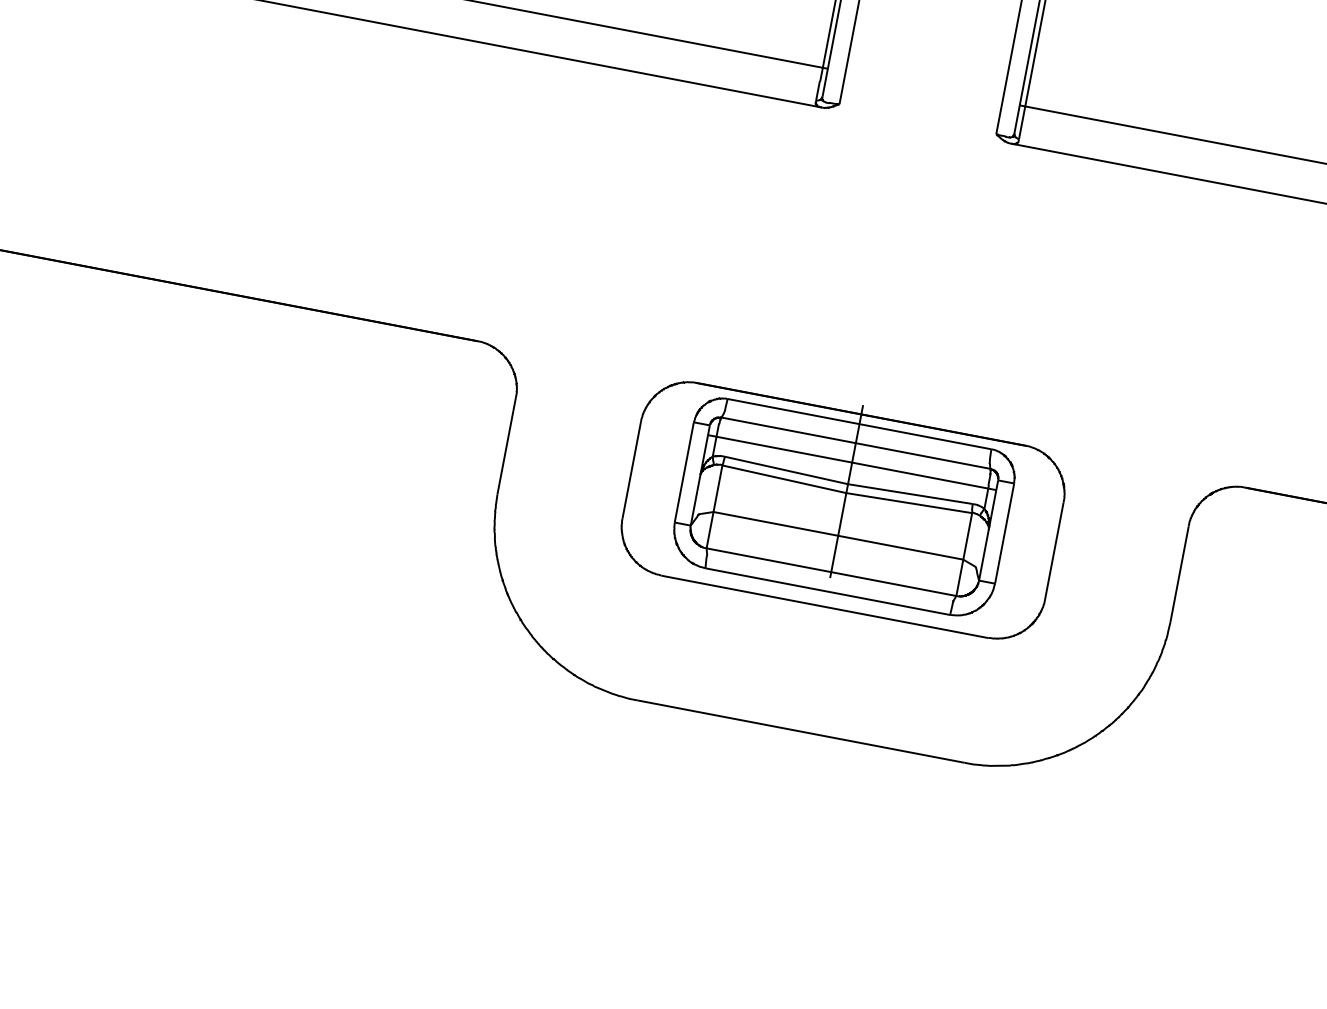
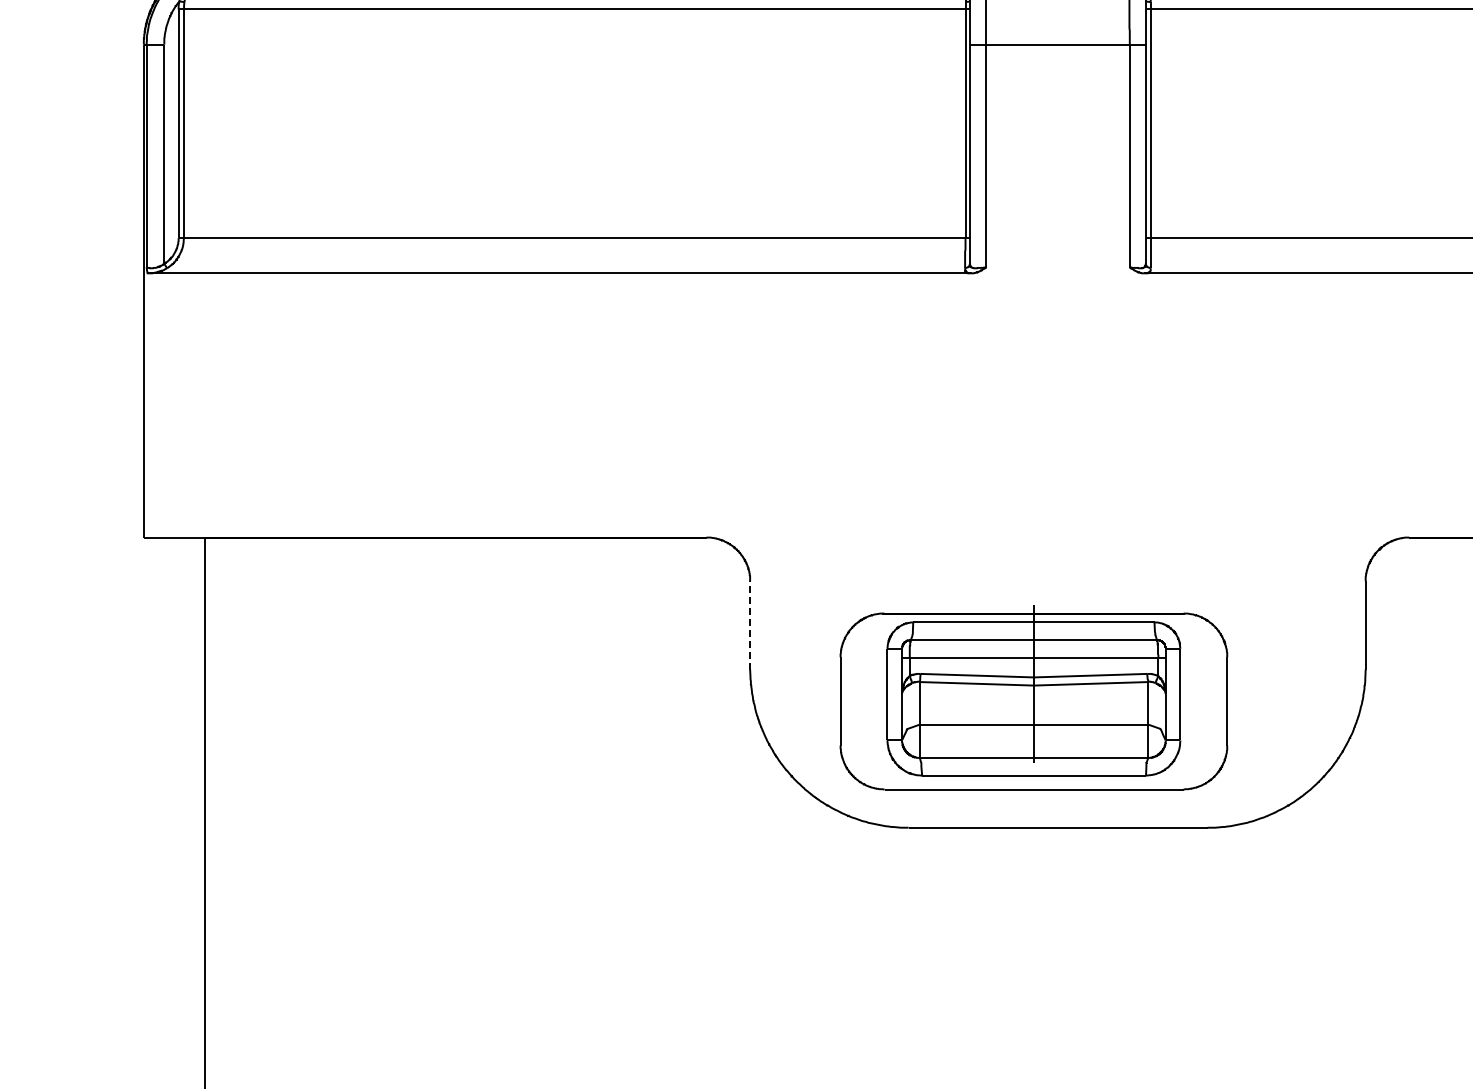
line: (507, 445) -> (750, 624), solid -> dashed
part: (843, 506) -> (1033, 697), moved

